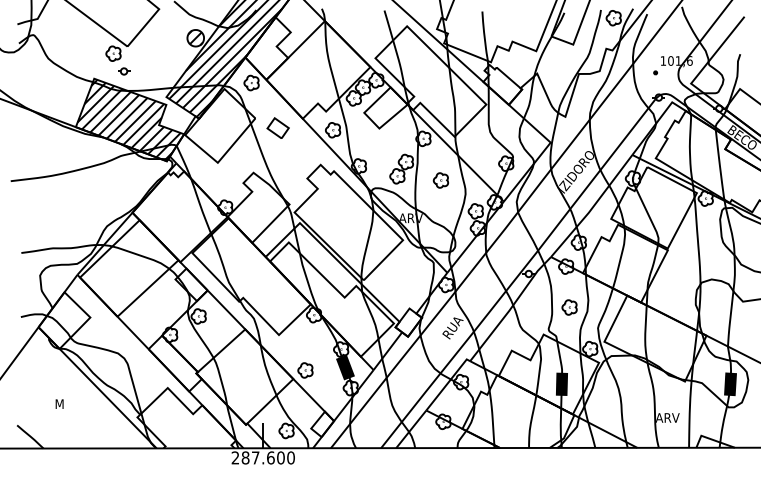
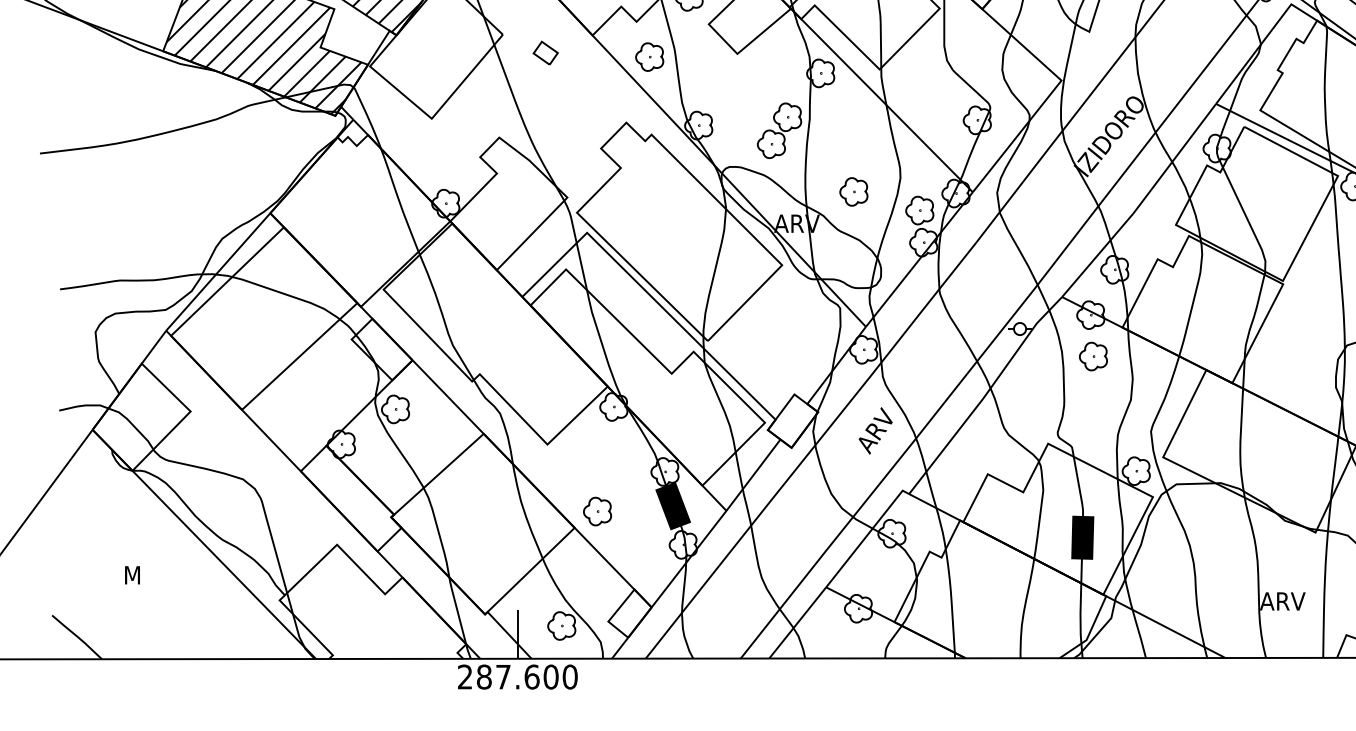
part: (277, 127) -> (544, 51), size x0.6
part: (440, 180) -> (852, 191), moved
part: (569, 307) -> (1093, 356), moved
text: (452, 327) -> (875, 430), RUA -> ARV

